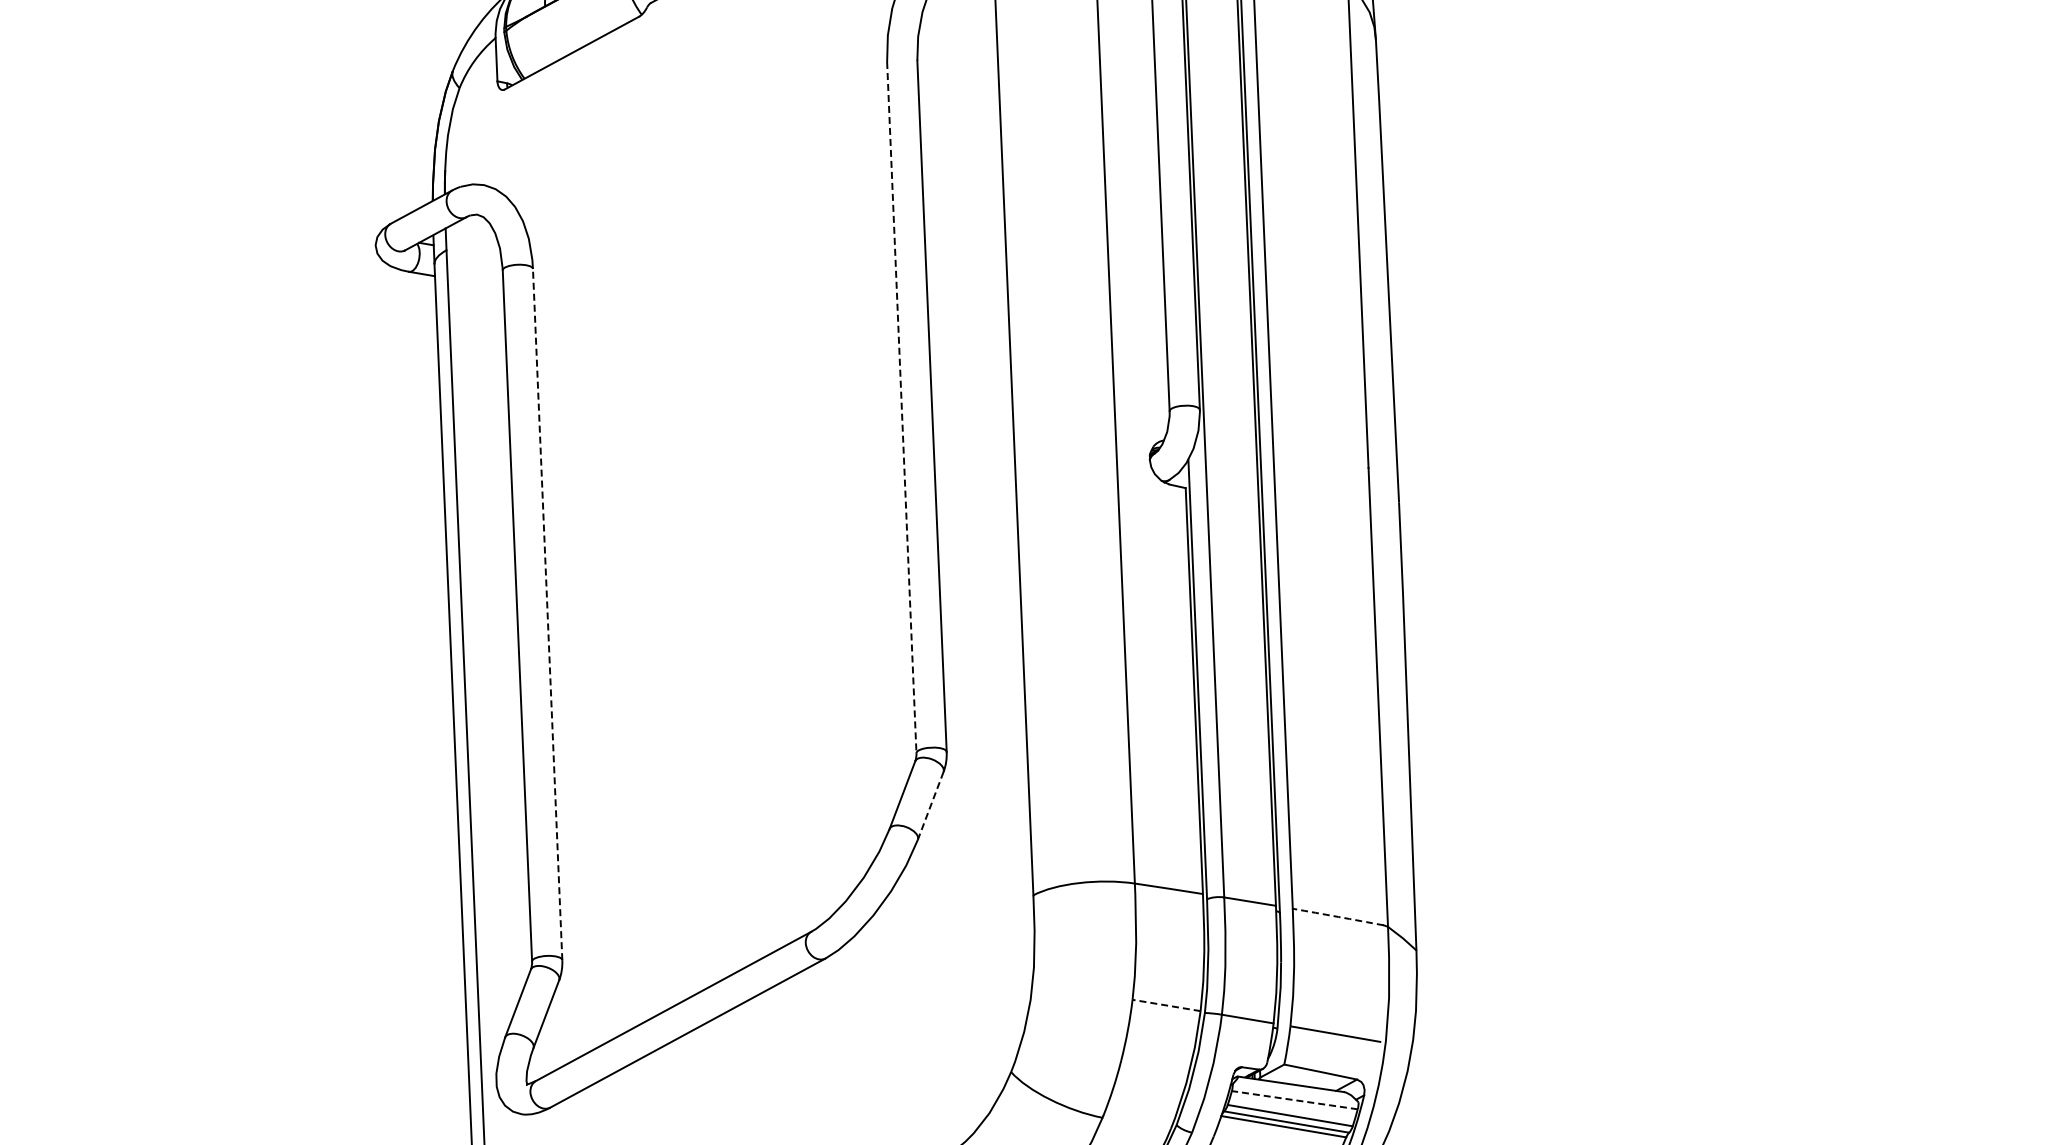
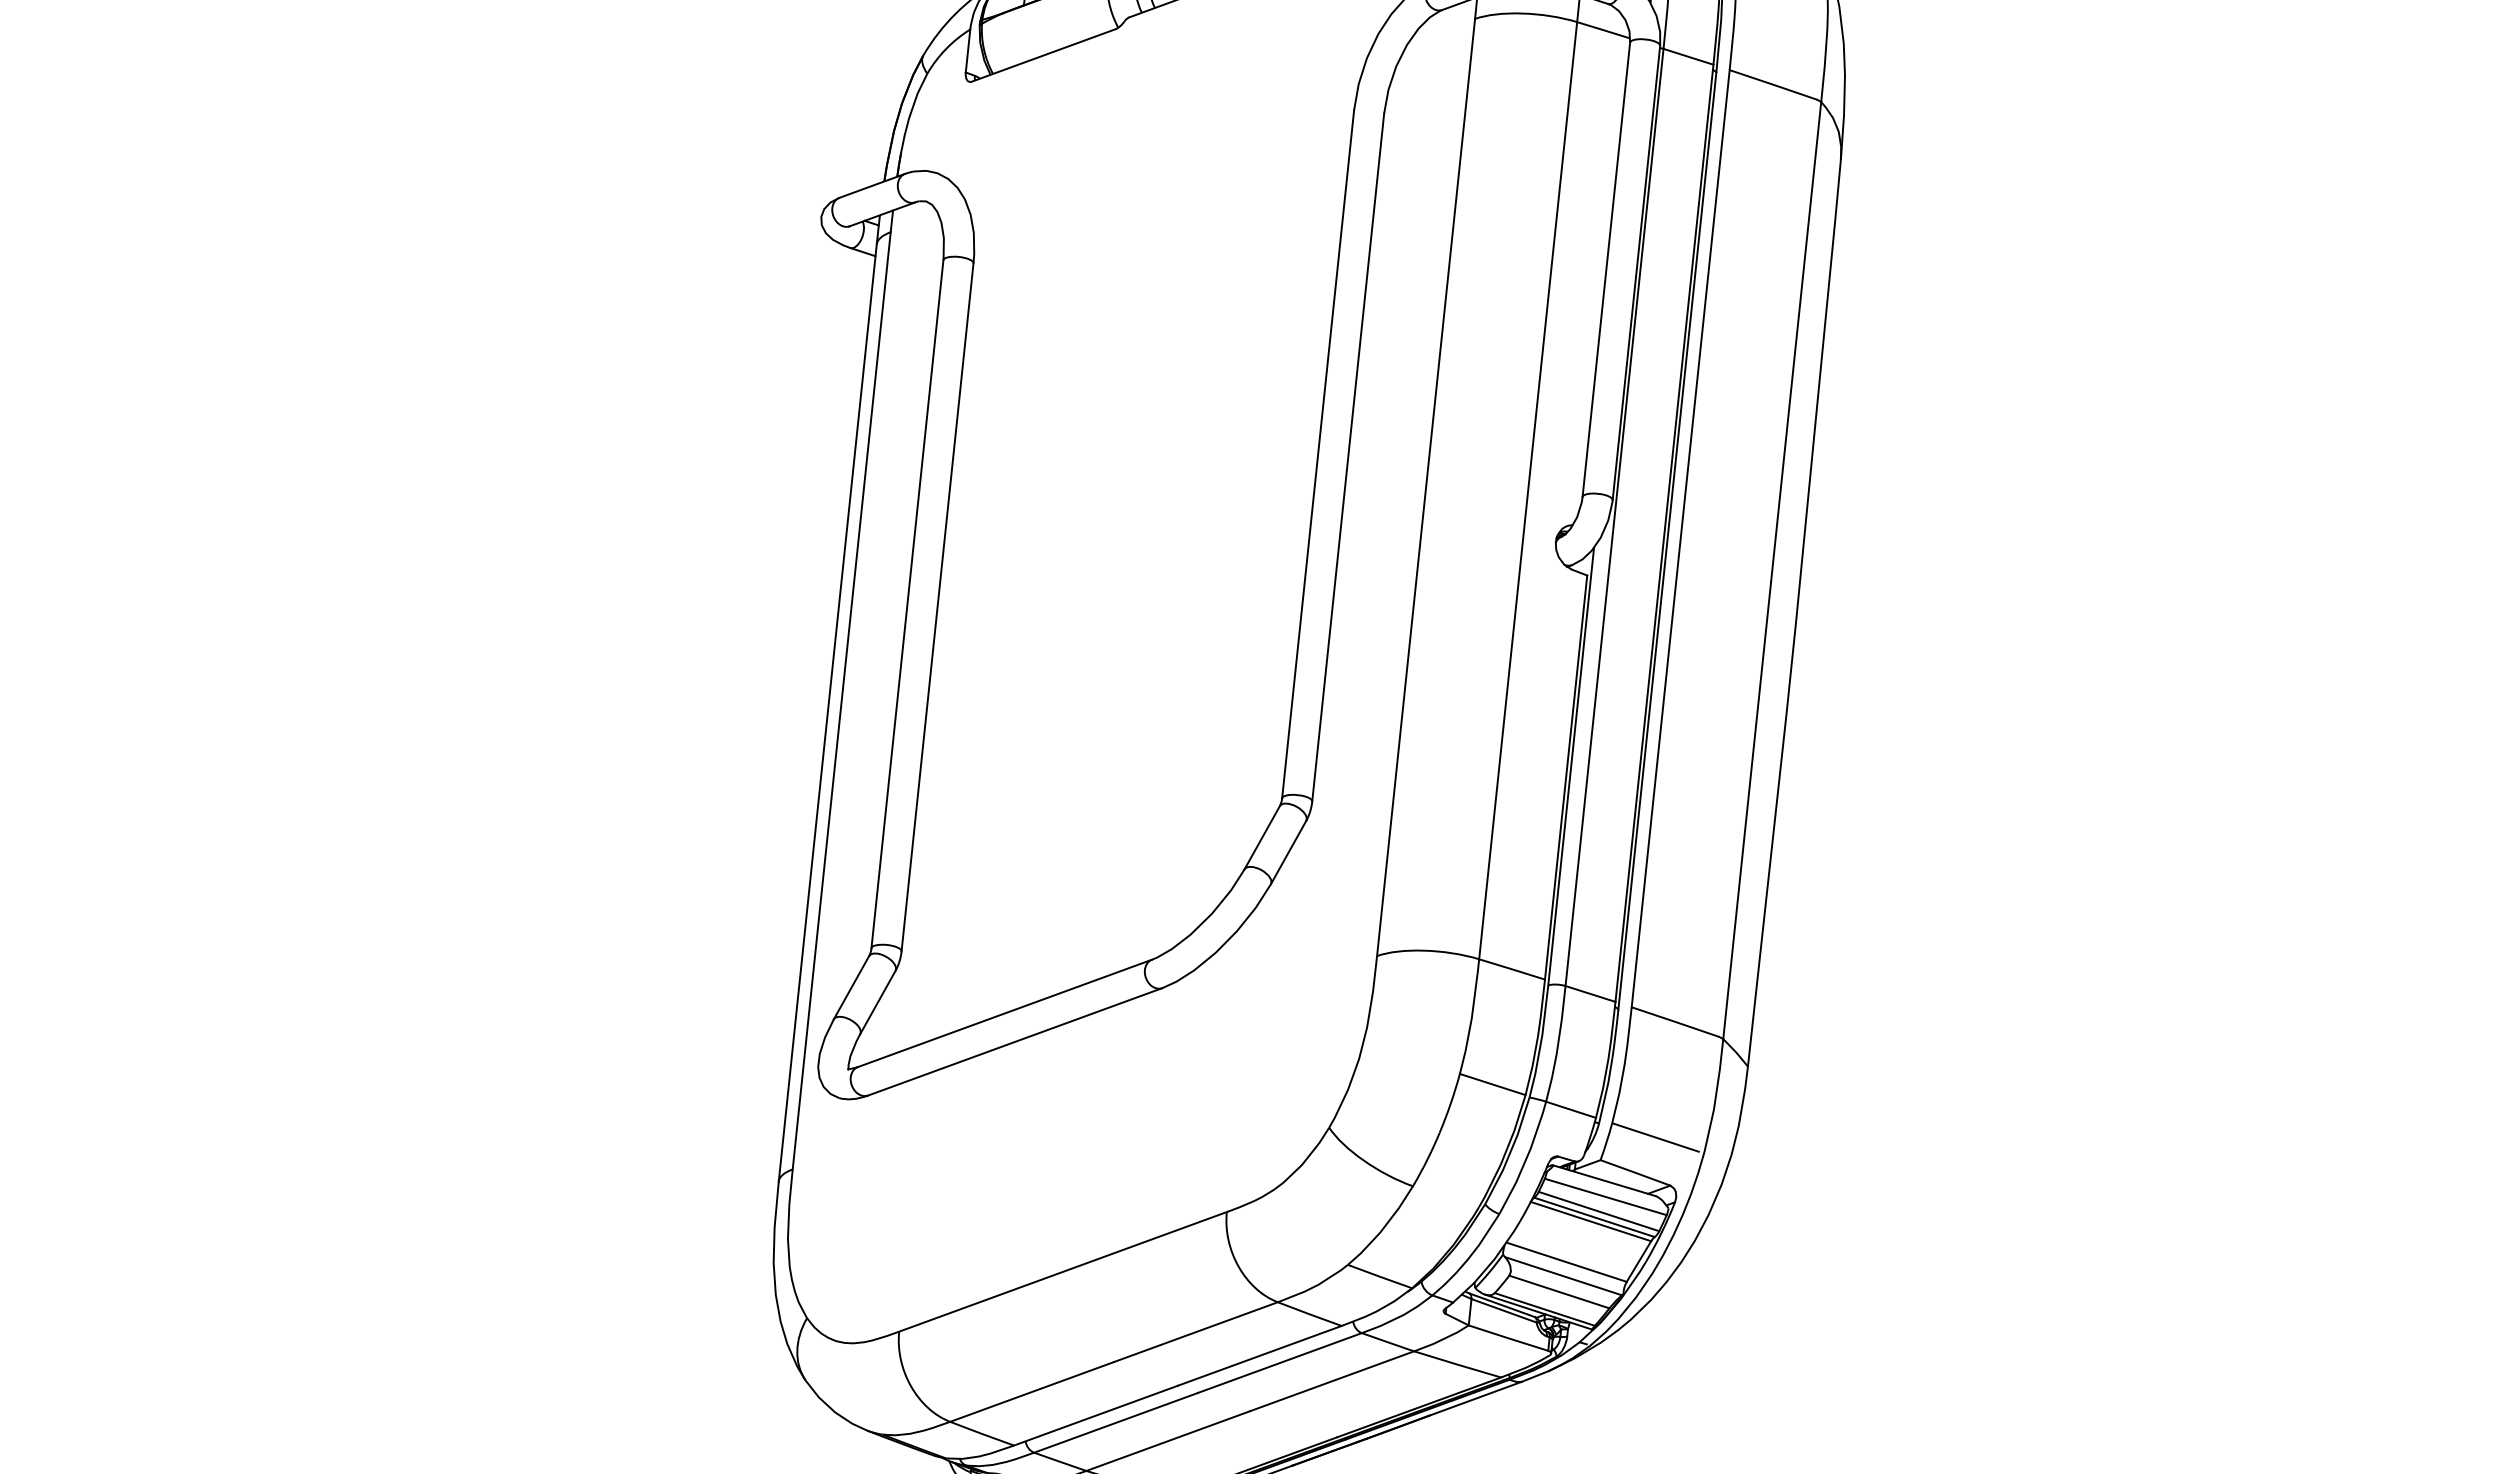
line: (902, 407) -> (1318, 454), dashed -> solid
line: (547, 614) -> (937, 607), dashed -> solid
line: (930, 806) -> (1288, 853), dashed -> solid
arc: (1338, 917) -> (1675, 1022), dashed -> solid
line: (1166, 1005) -> (1492, 1084), dashed -> solid
line: (1294, 1099) -> (1605, 1196), dashed -> solid

